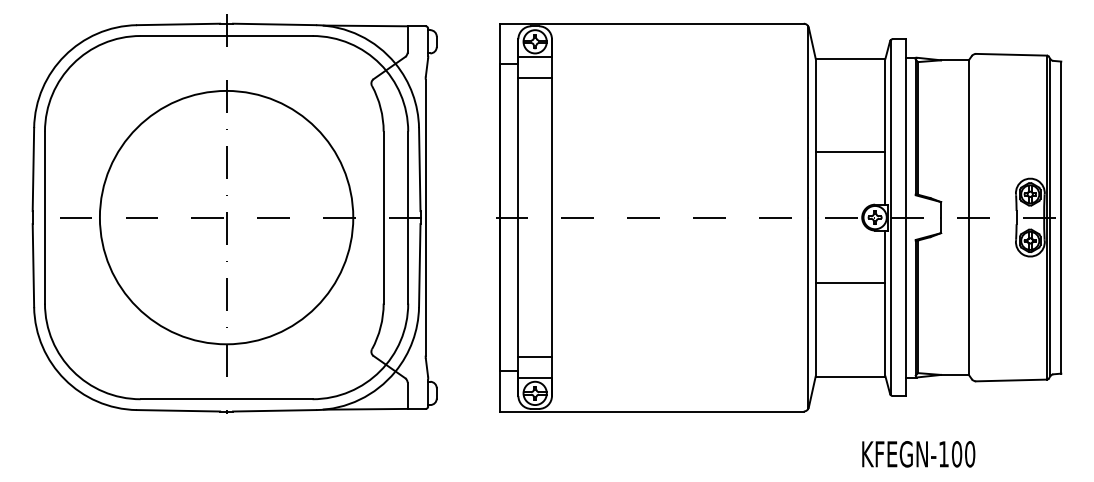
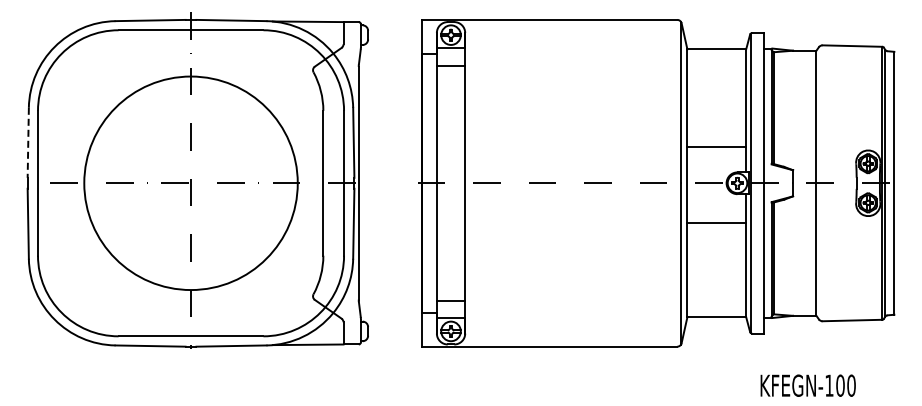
line: (850, 151) -> (716, 146), moved
line: (33, 170) -> (28, 143), solid -> dashed
line: (850, 283) -> (716, 222), moved
text: (917, 454) -> (807, 385), moved

